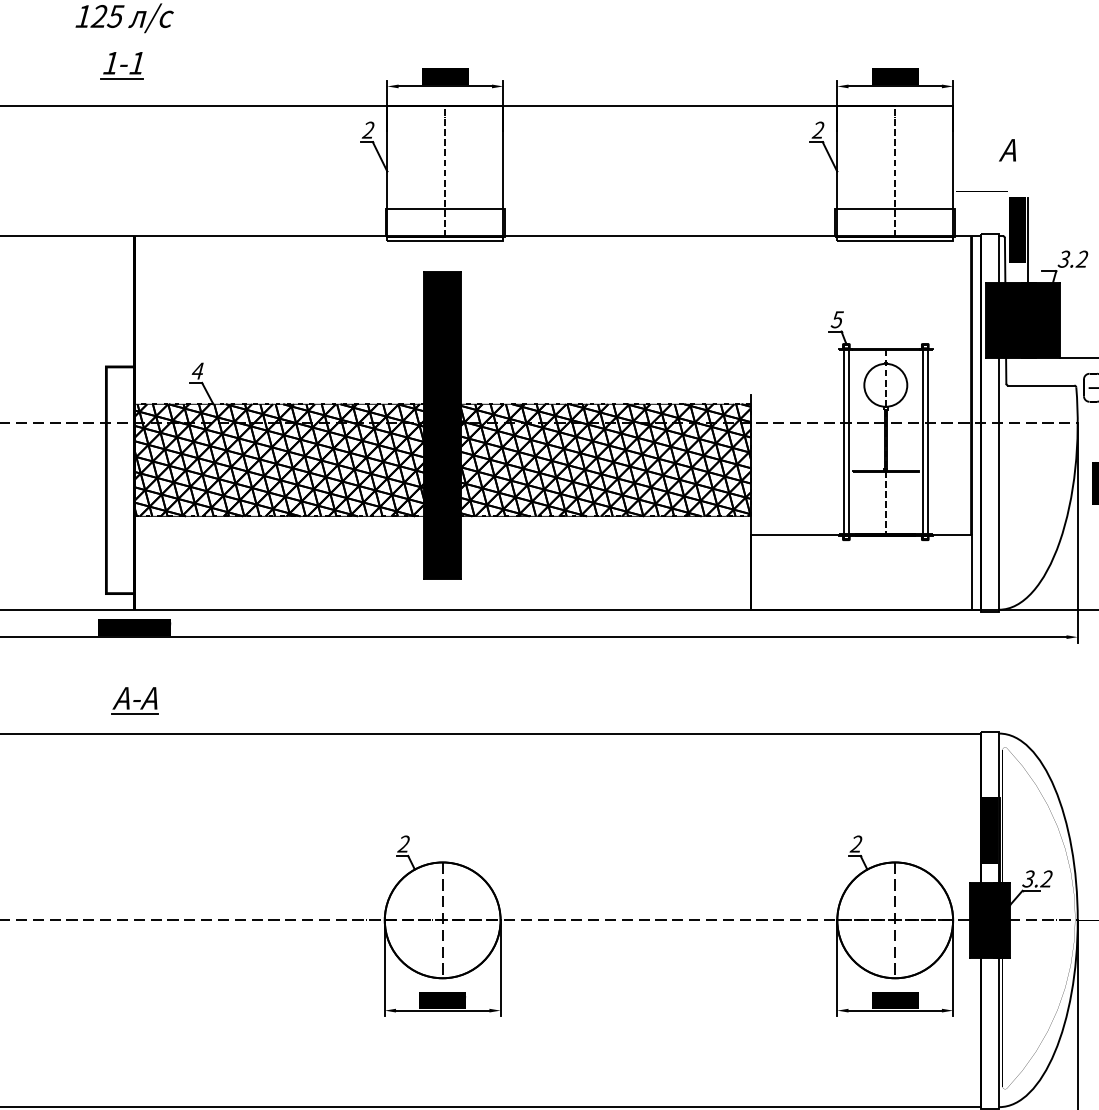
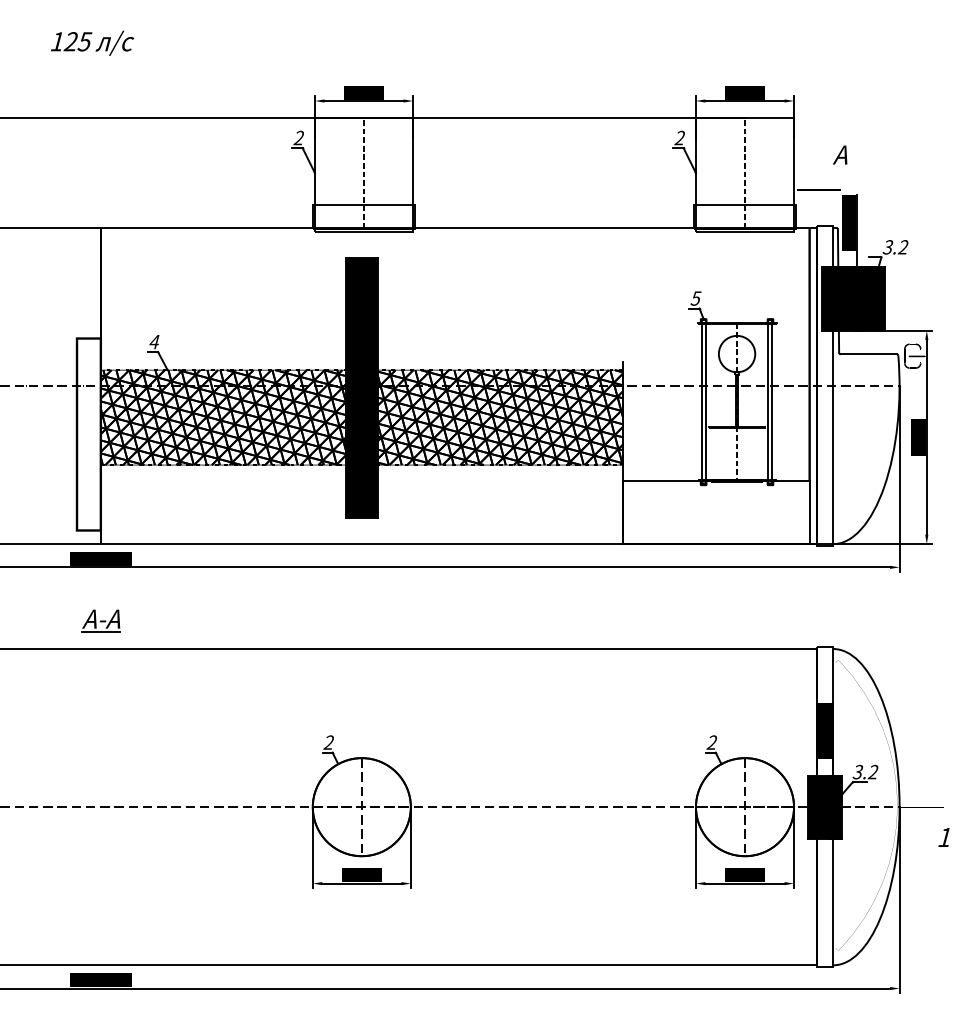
part: (121, 65) -> (89, 83), removed

